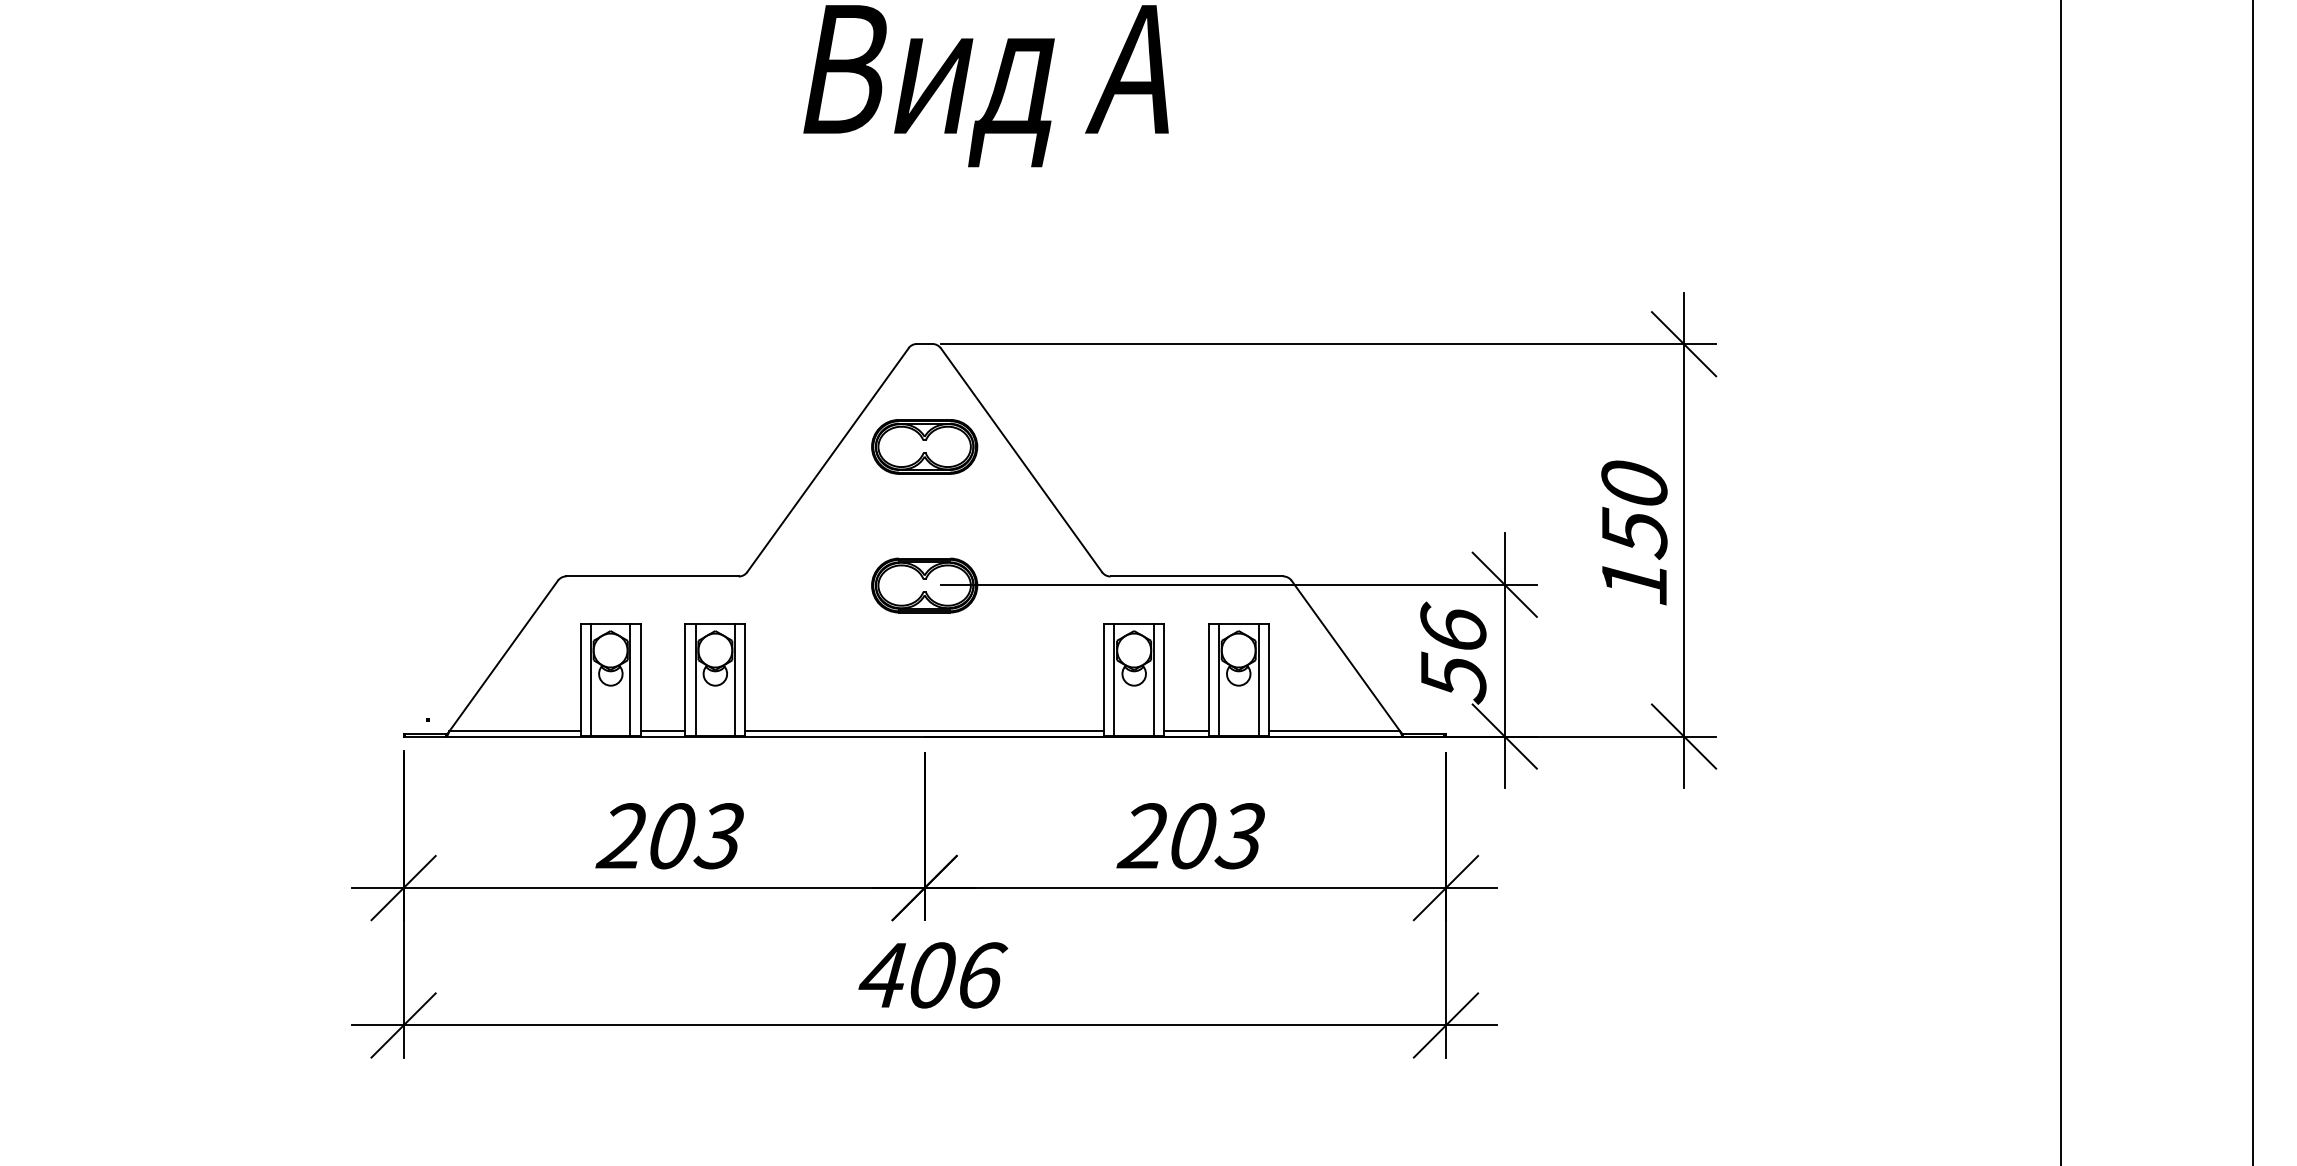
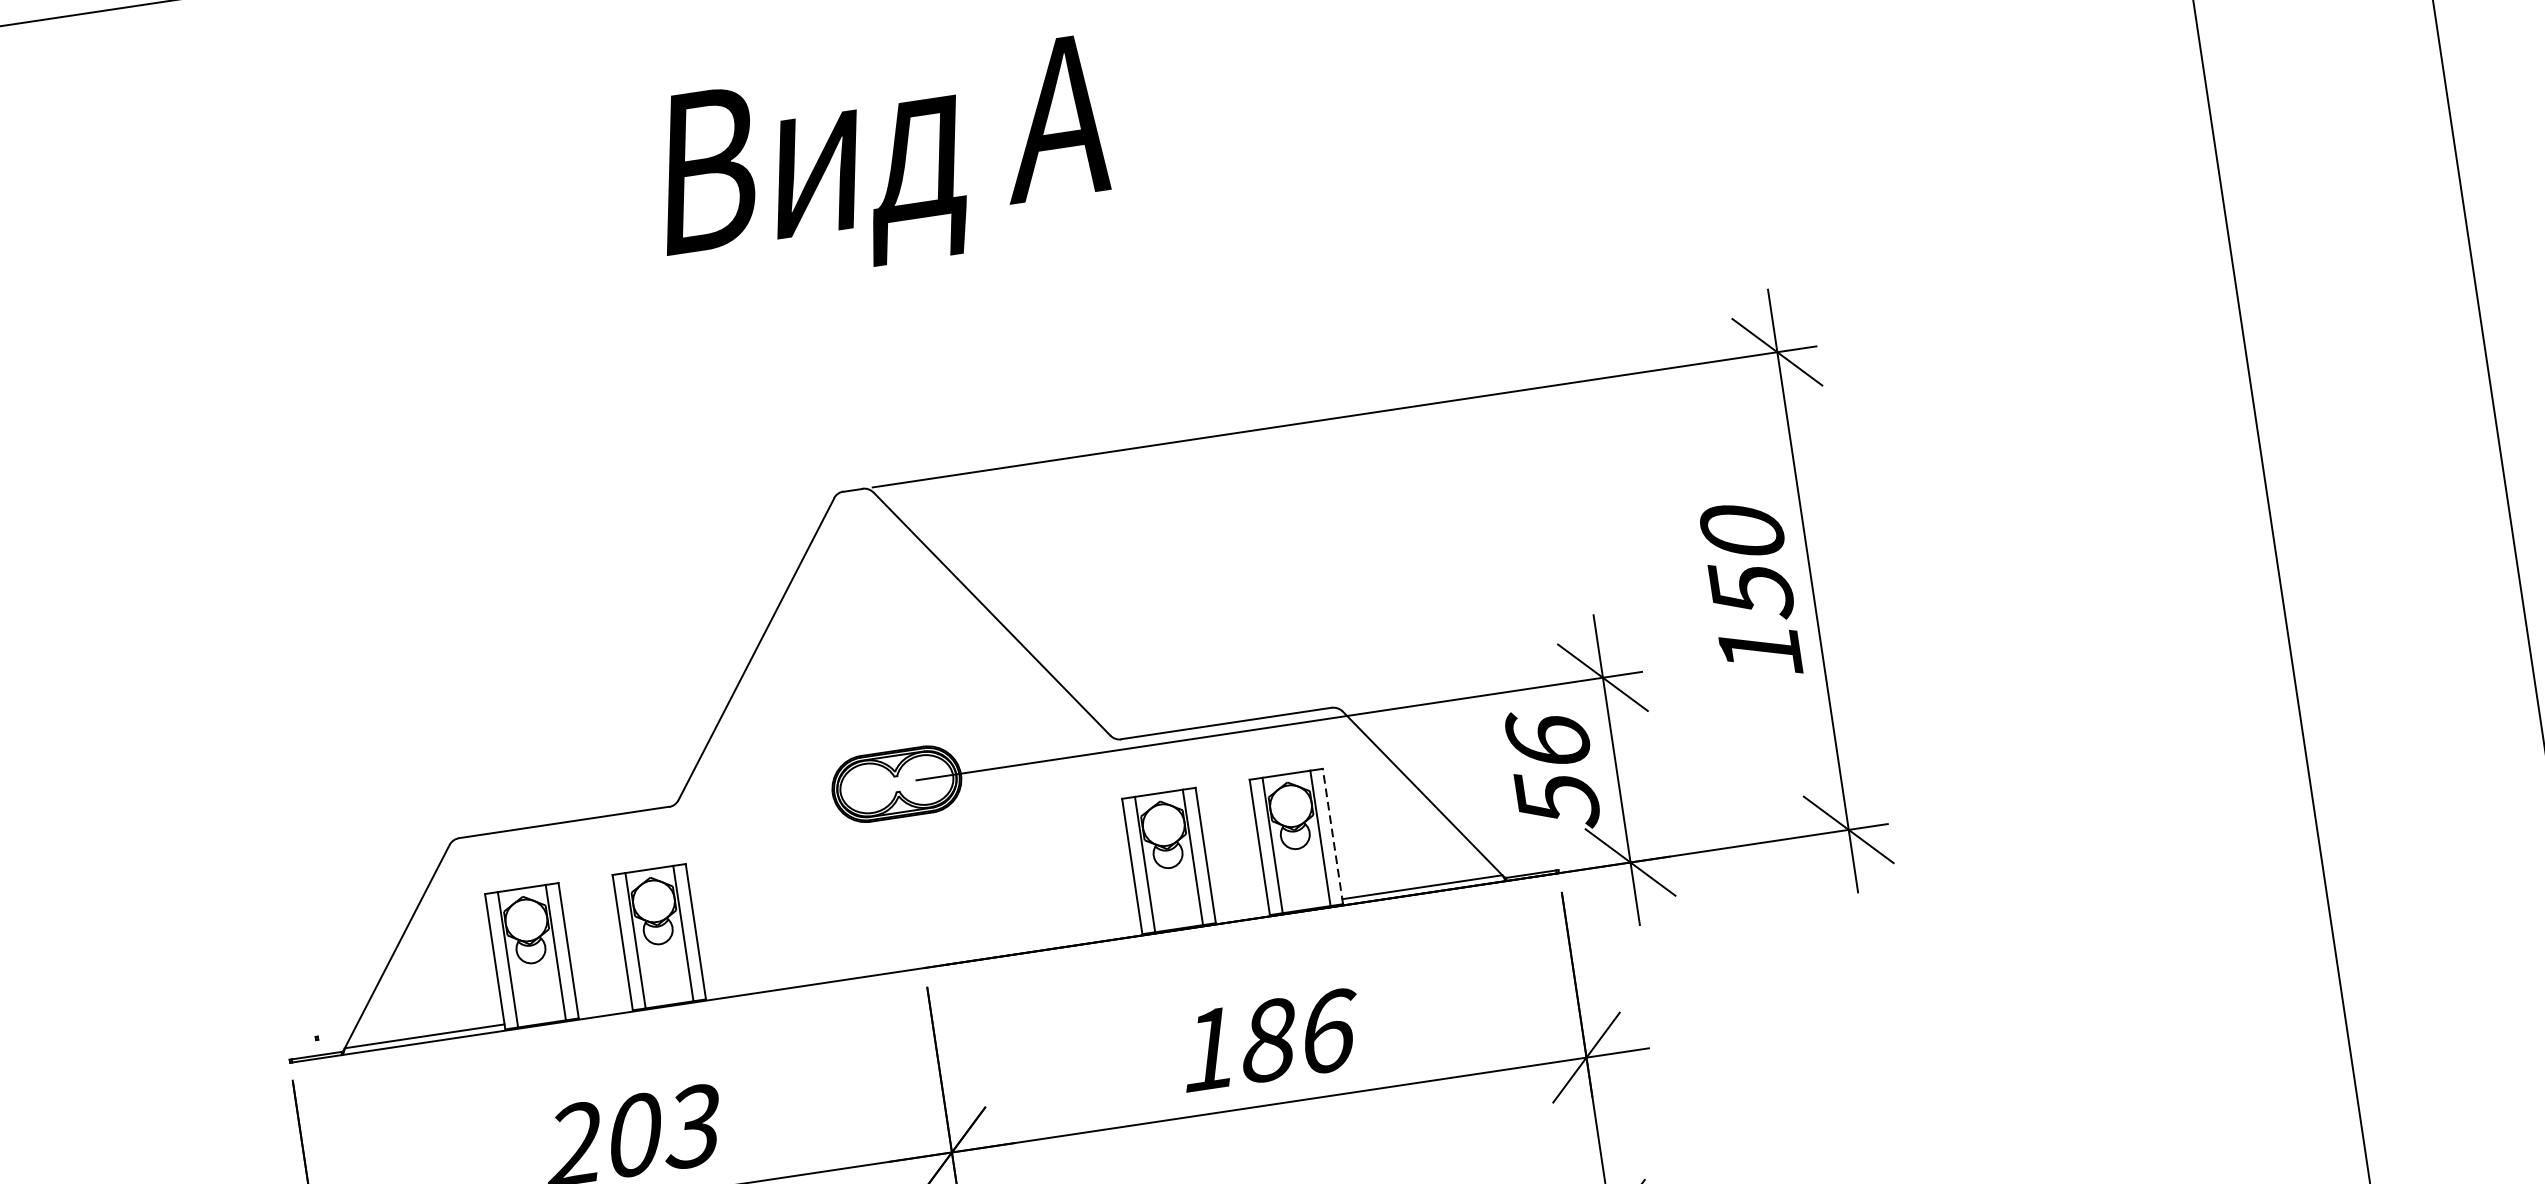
part: (924, 446) -> (871, 614), removed
line: (1268, 679) -> (1332, 836), solid -> dashed
line: (662, 731) -> (604, 1009), removed
line: (924, 731) -> (923, 961), removed
line: (1186, 731) -> (1242, 914), removed
text: (1192, 836) -> (1268, 1040), 203 -> 186

